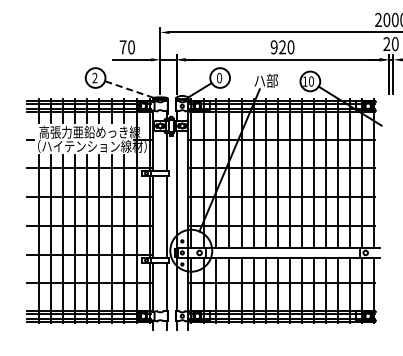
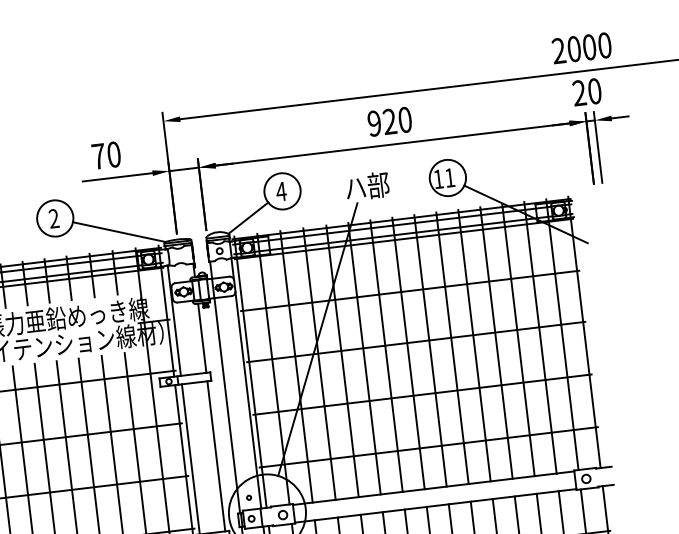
text: (219, 77) -> (281, 190), 0 -> 4
text: (311, 81) -> (450, 177), 10 -> 11
line: (129, 89) -> (119, 232), dashed -> solid

